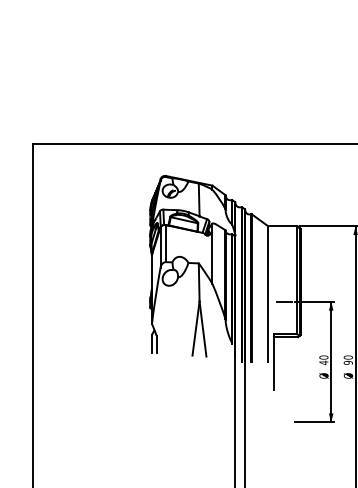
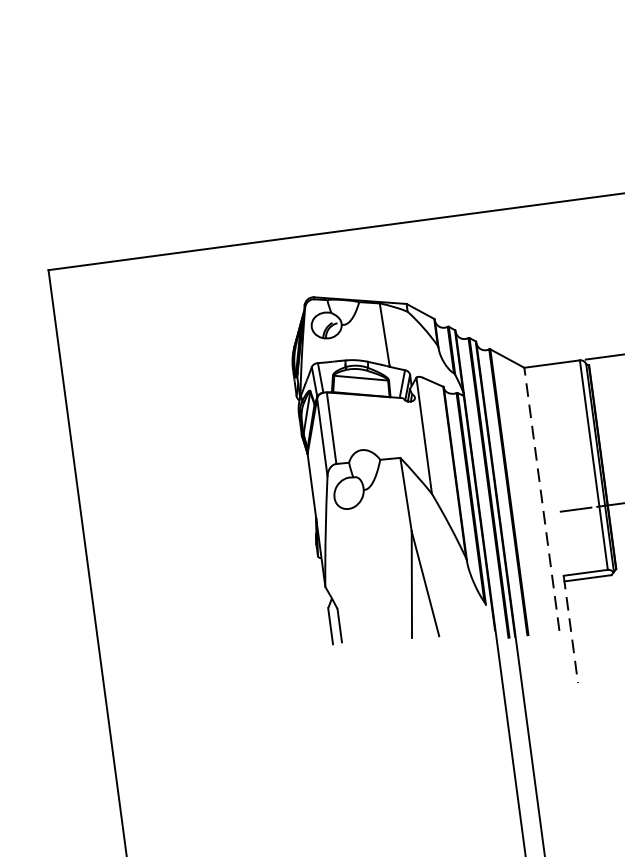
line: (267, 293) -> (541, 498), solid -> dashed
line: (273, 362) -> (570, 630), solid -> dashed

